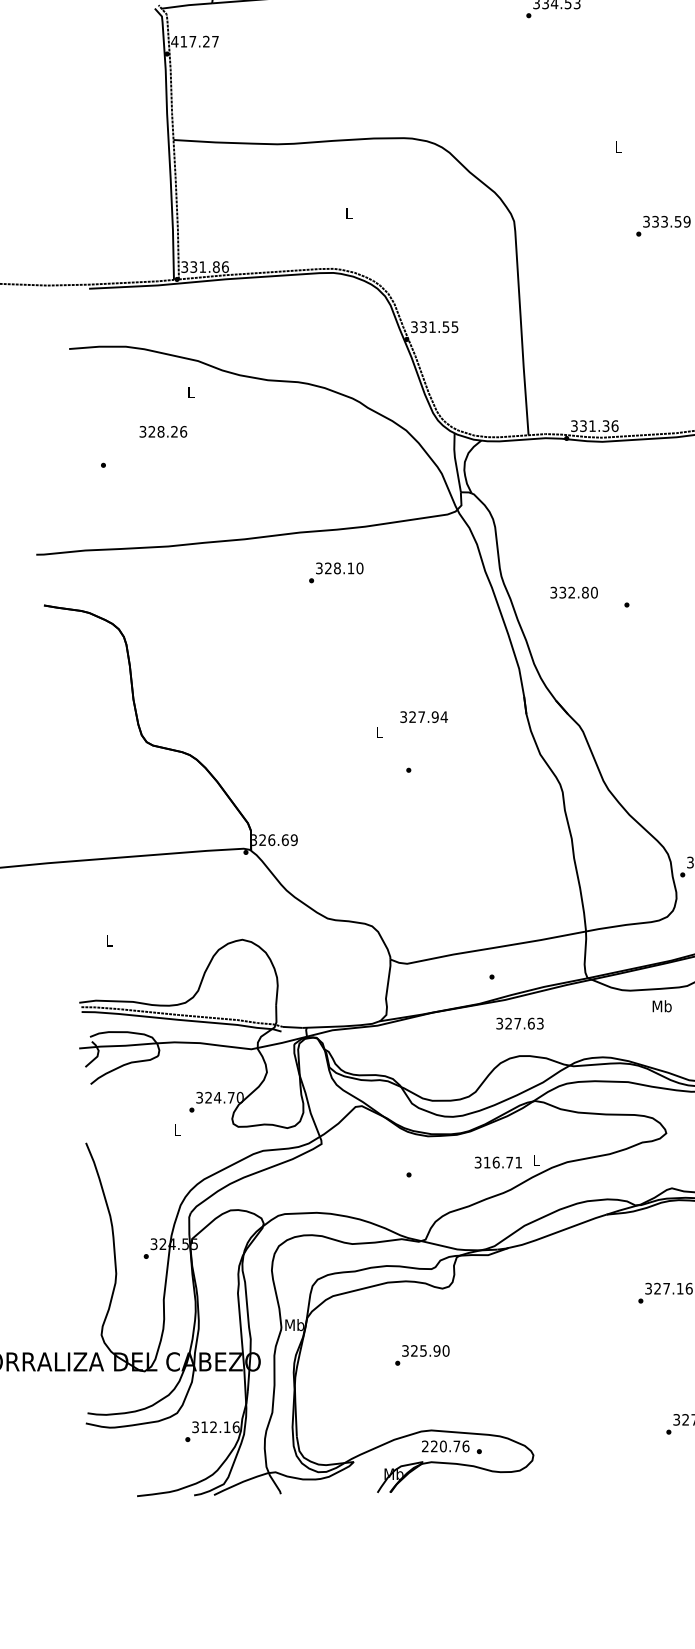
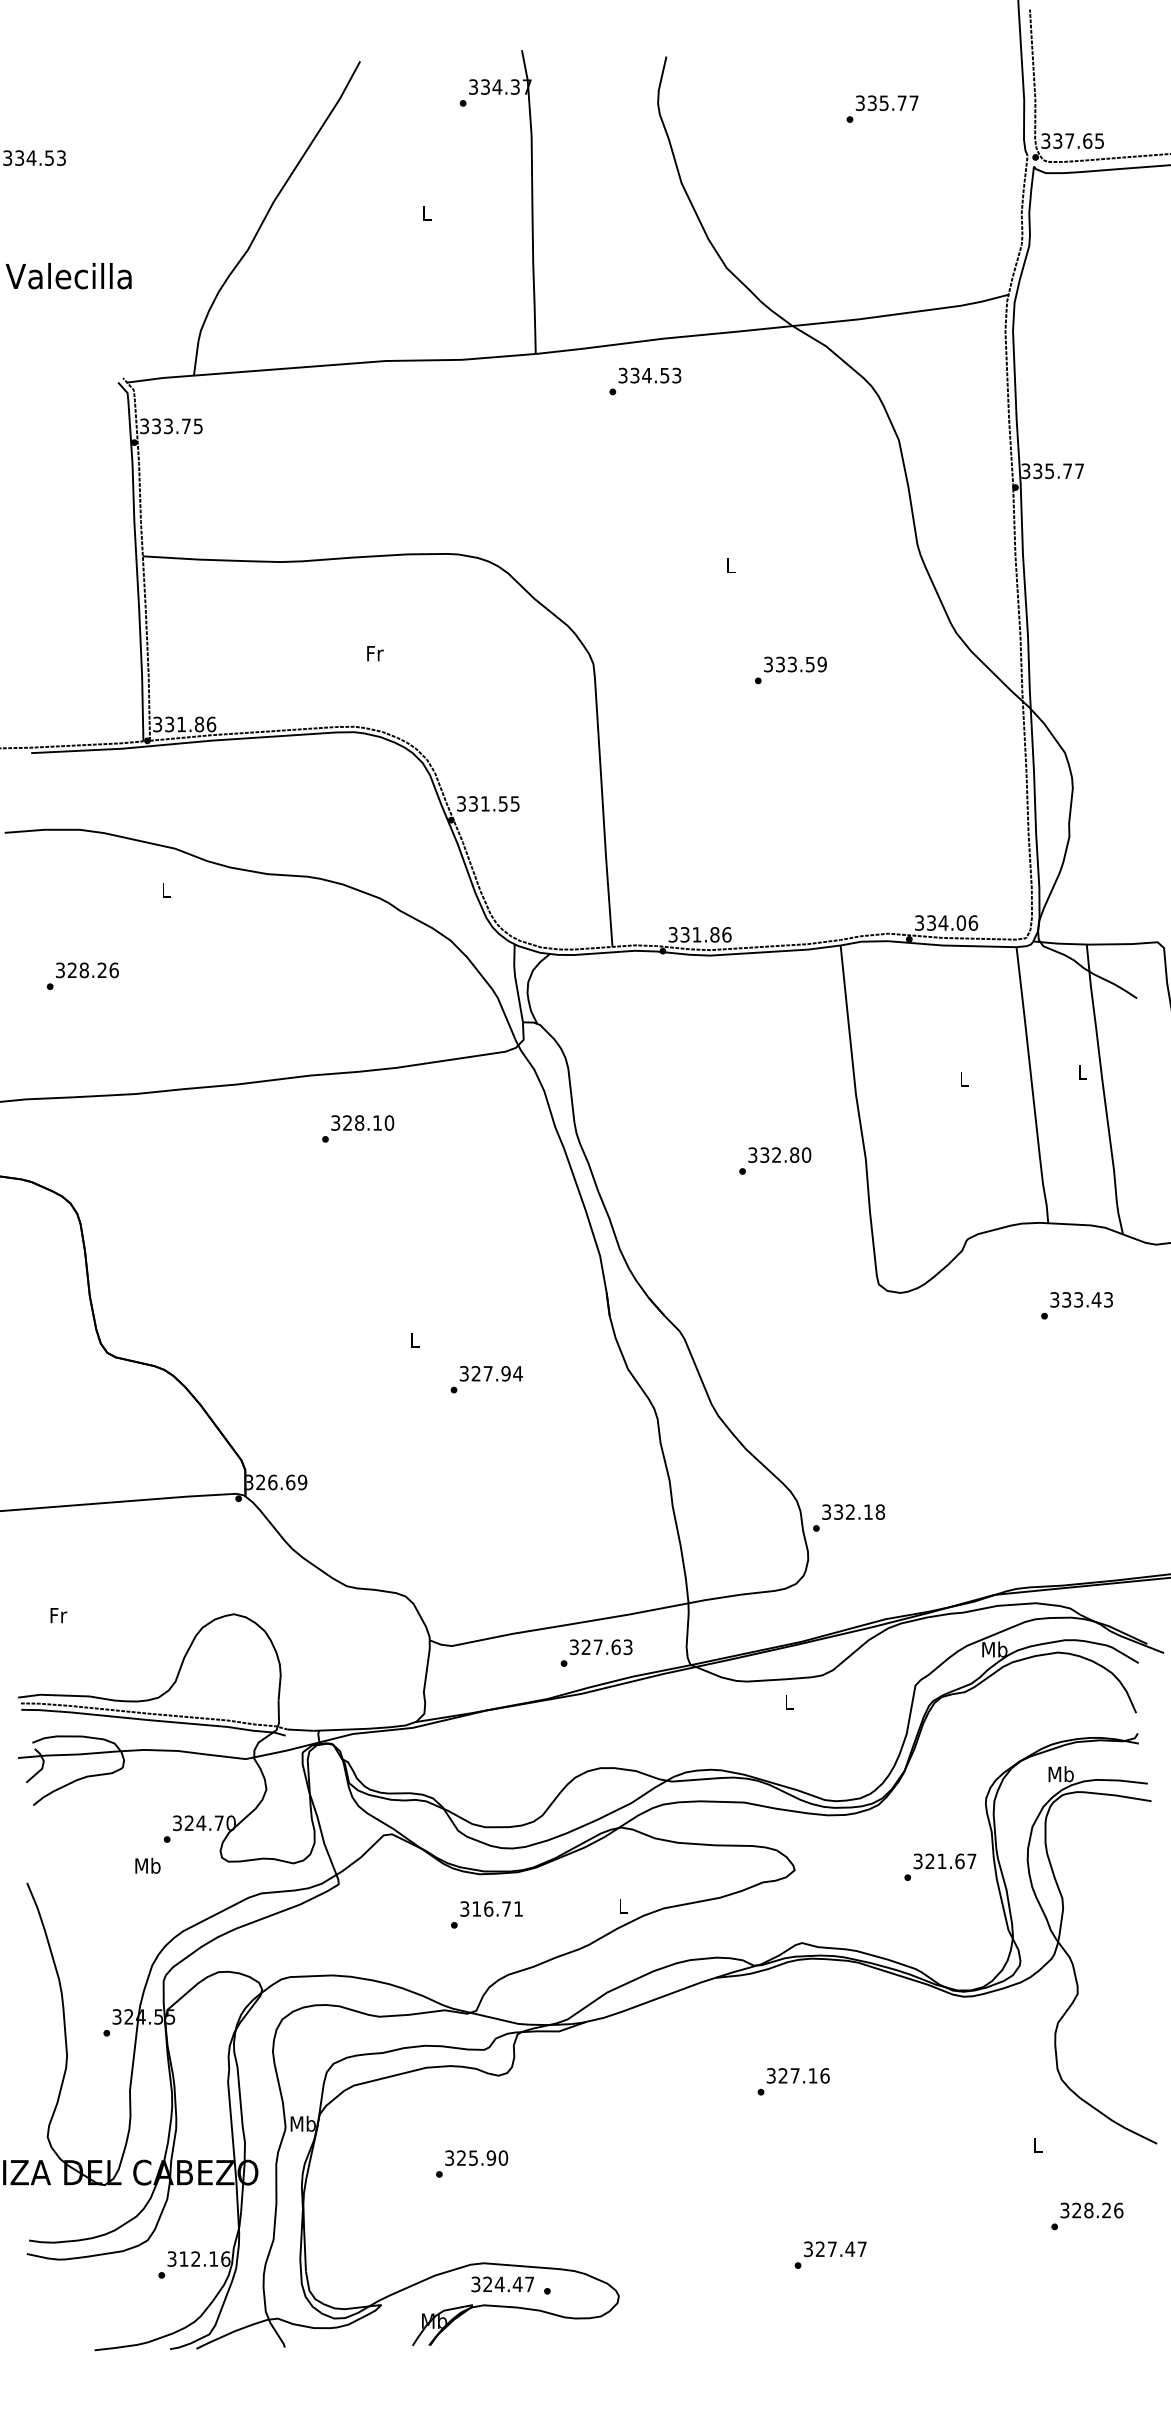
text: (194, 41) -> (170, 426), 417.27 -> 333.75
text: (349, 213) -> (375, 653), L -> Fr
text: (605, 425) -> (714, 934), 331.36 -> 331.86
text: (163, 431) -> (87, 970), moved
text: (573, 592) -> (779, 1154), moved
text: (423, 716) -> (490, 1373), moved
text: (109, 940) -> (58, 1615), L -> Fr
text: (661, 1006) -> (788, 1702), Mb -> L
text: (519, 1023) -> (600, 1647), moved
text: (177, 1129) -> (147, 1865), L -> Mb
text: (498, 1162) -> (491, 1908), moved
text: (445, 1446) -> (502, 2284), 220.76 -> 324.47

